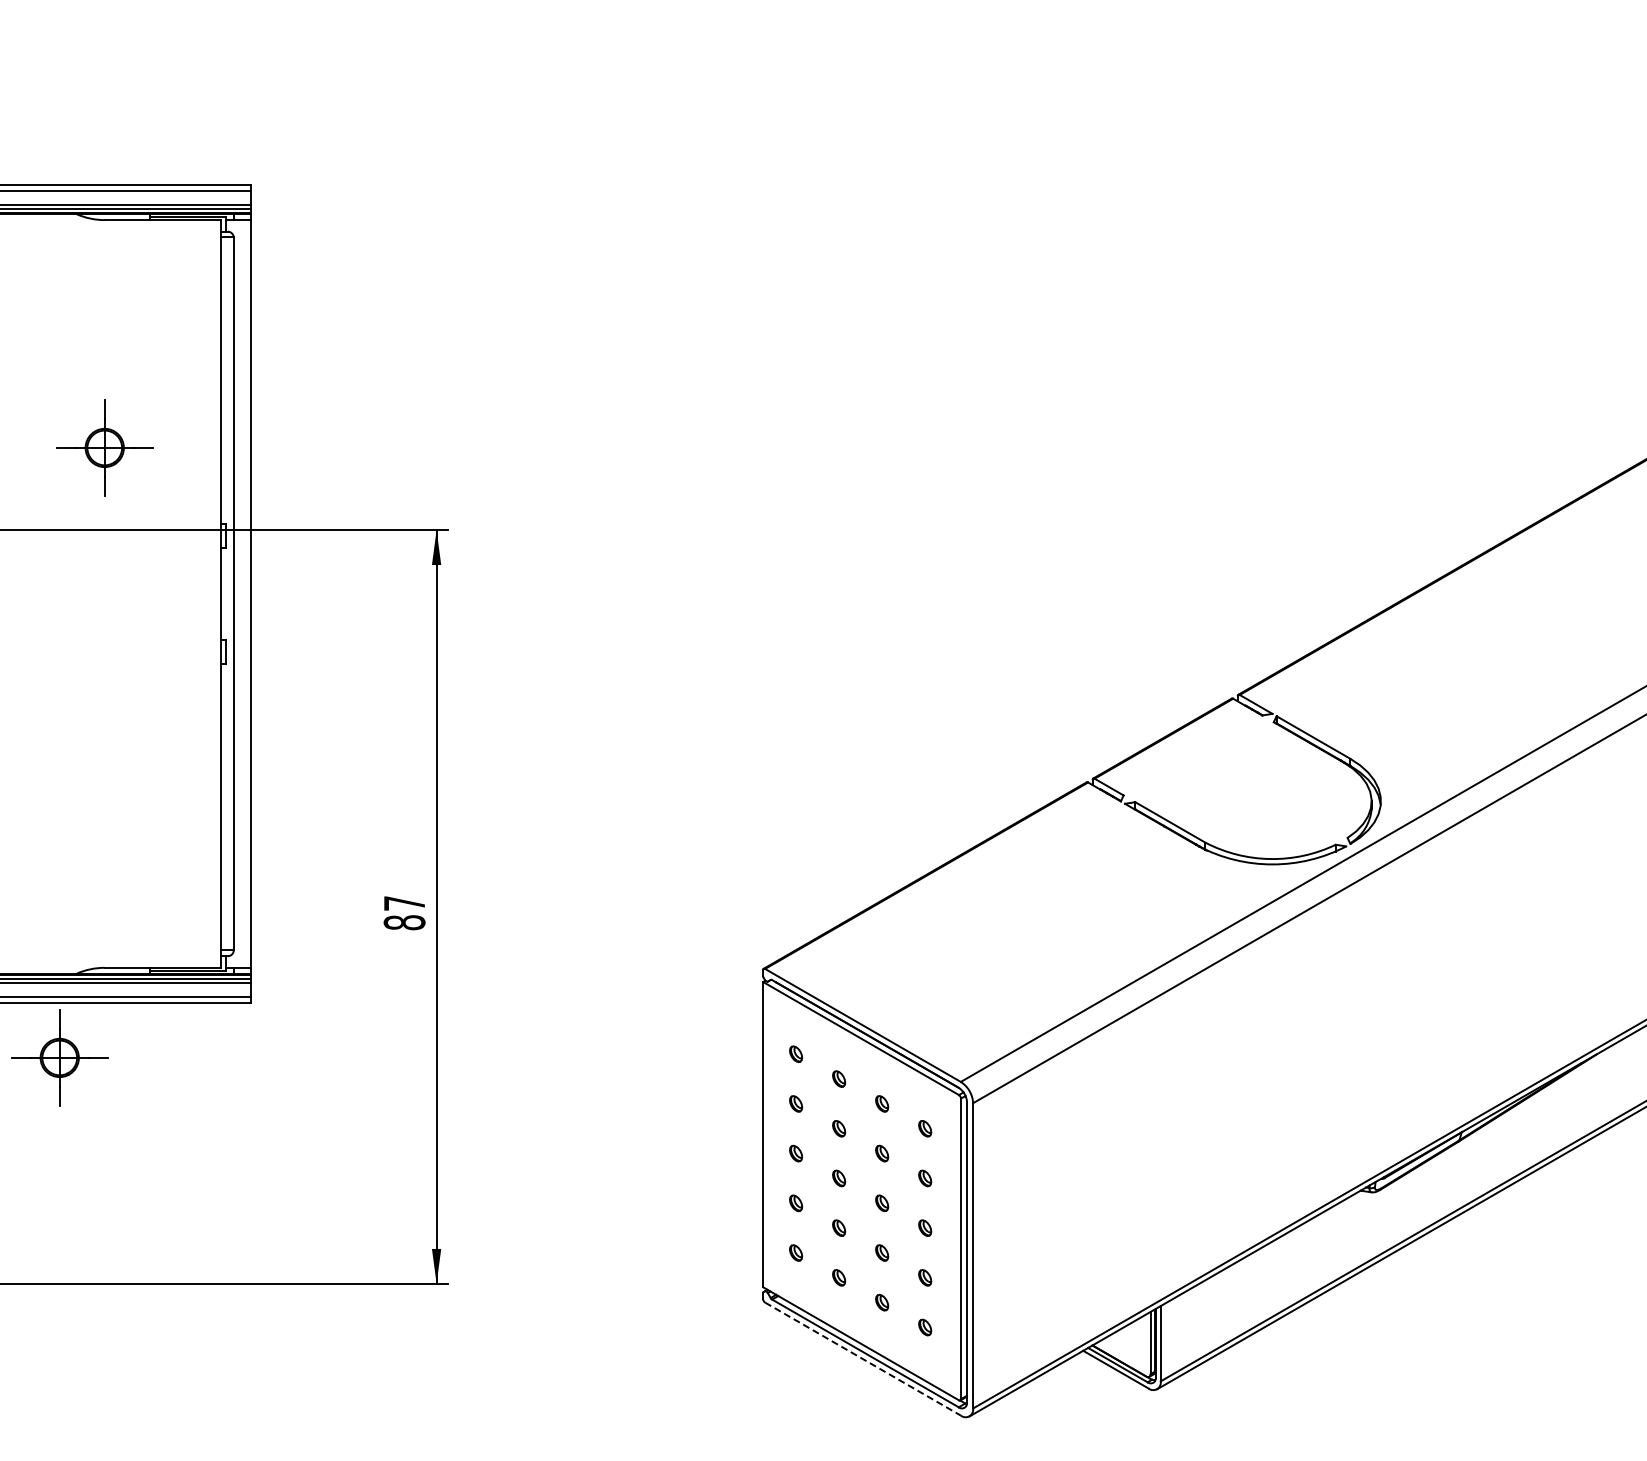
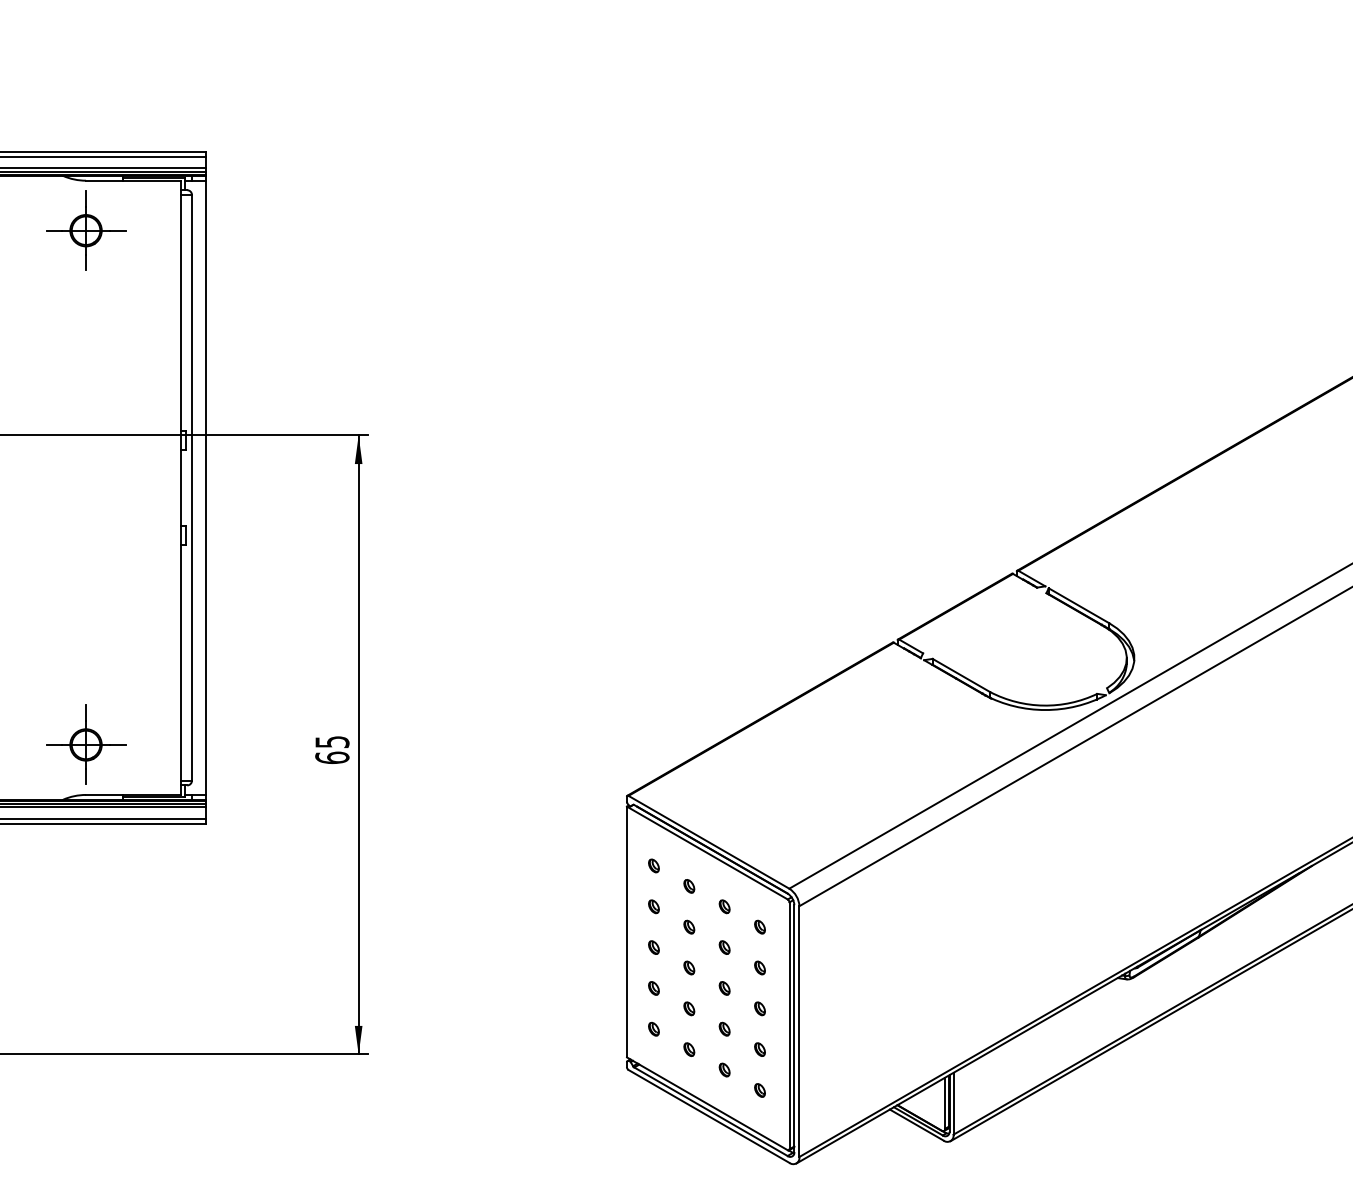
part: (104, 447) -> (85, 230), moved
text: (404, 913) -> (332, 750), 87 -> 65
part: (59, 1057) -> (85, 744), moved
line: (862, 1359) -> (708, 1116), dashed -> solid

